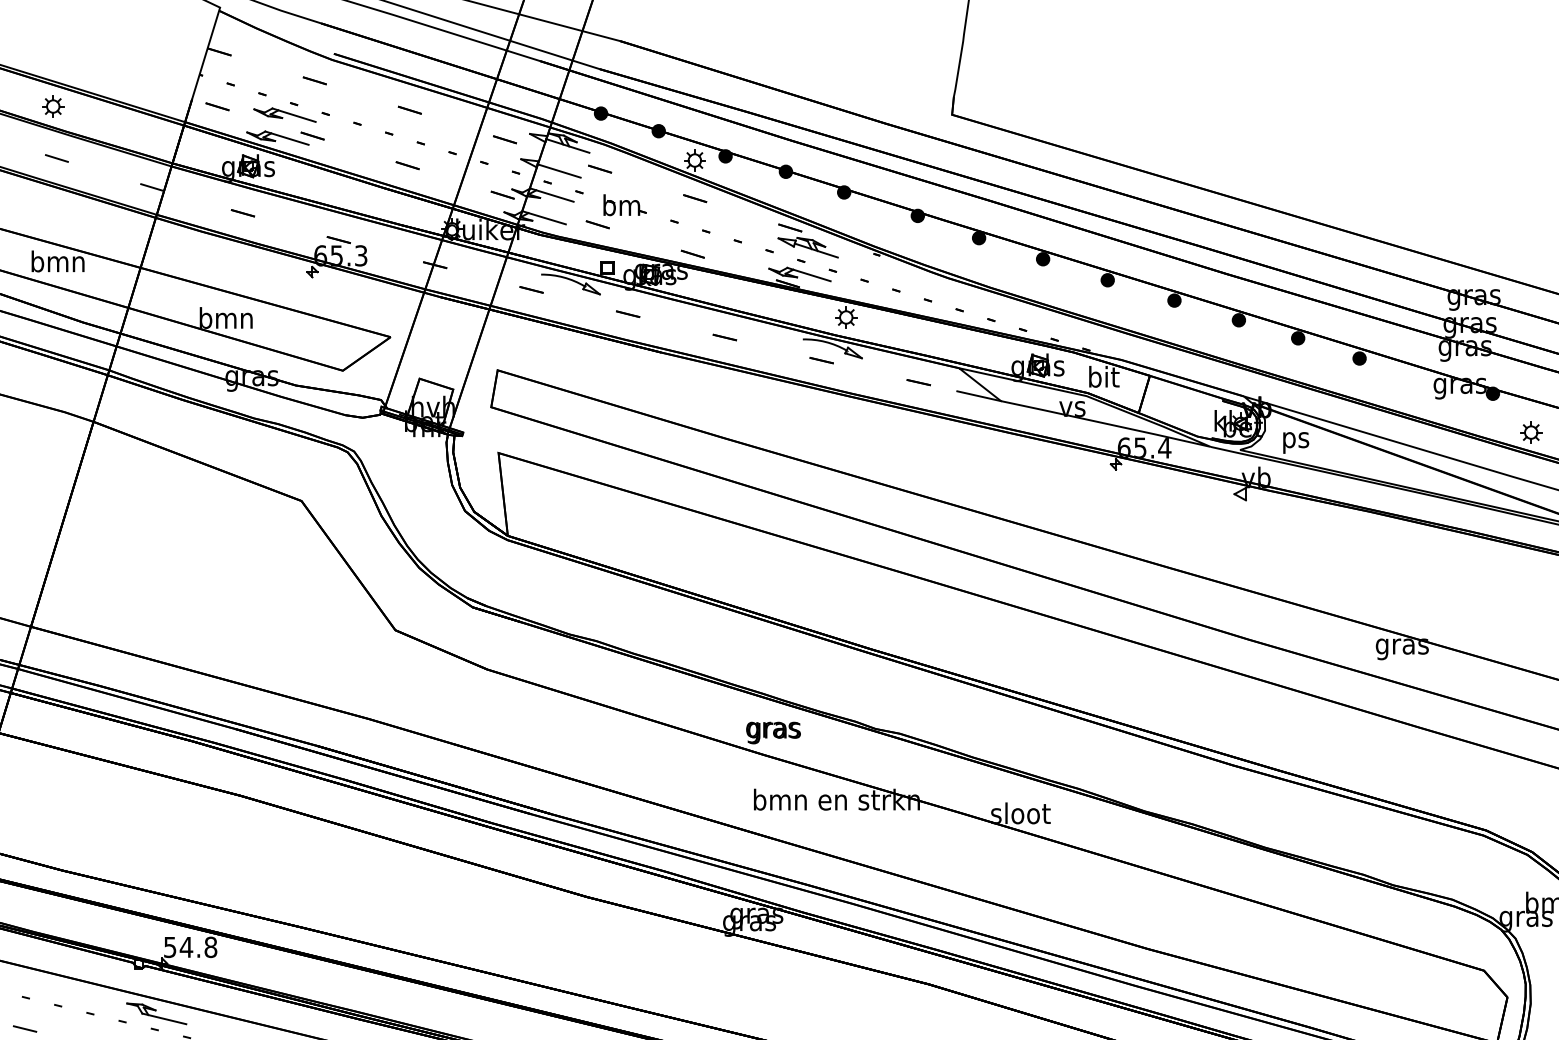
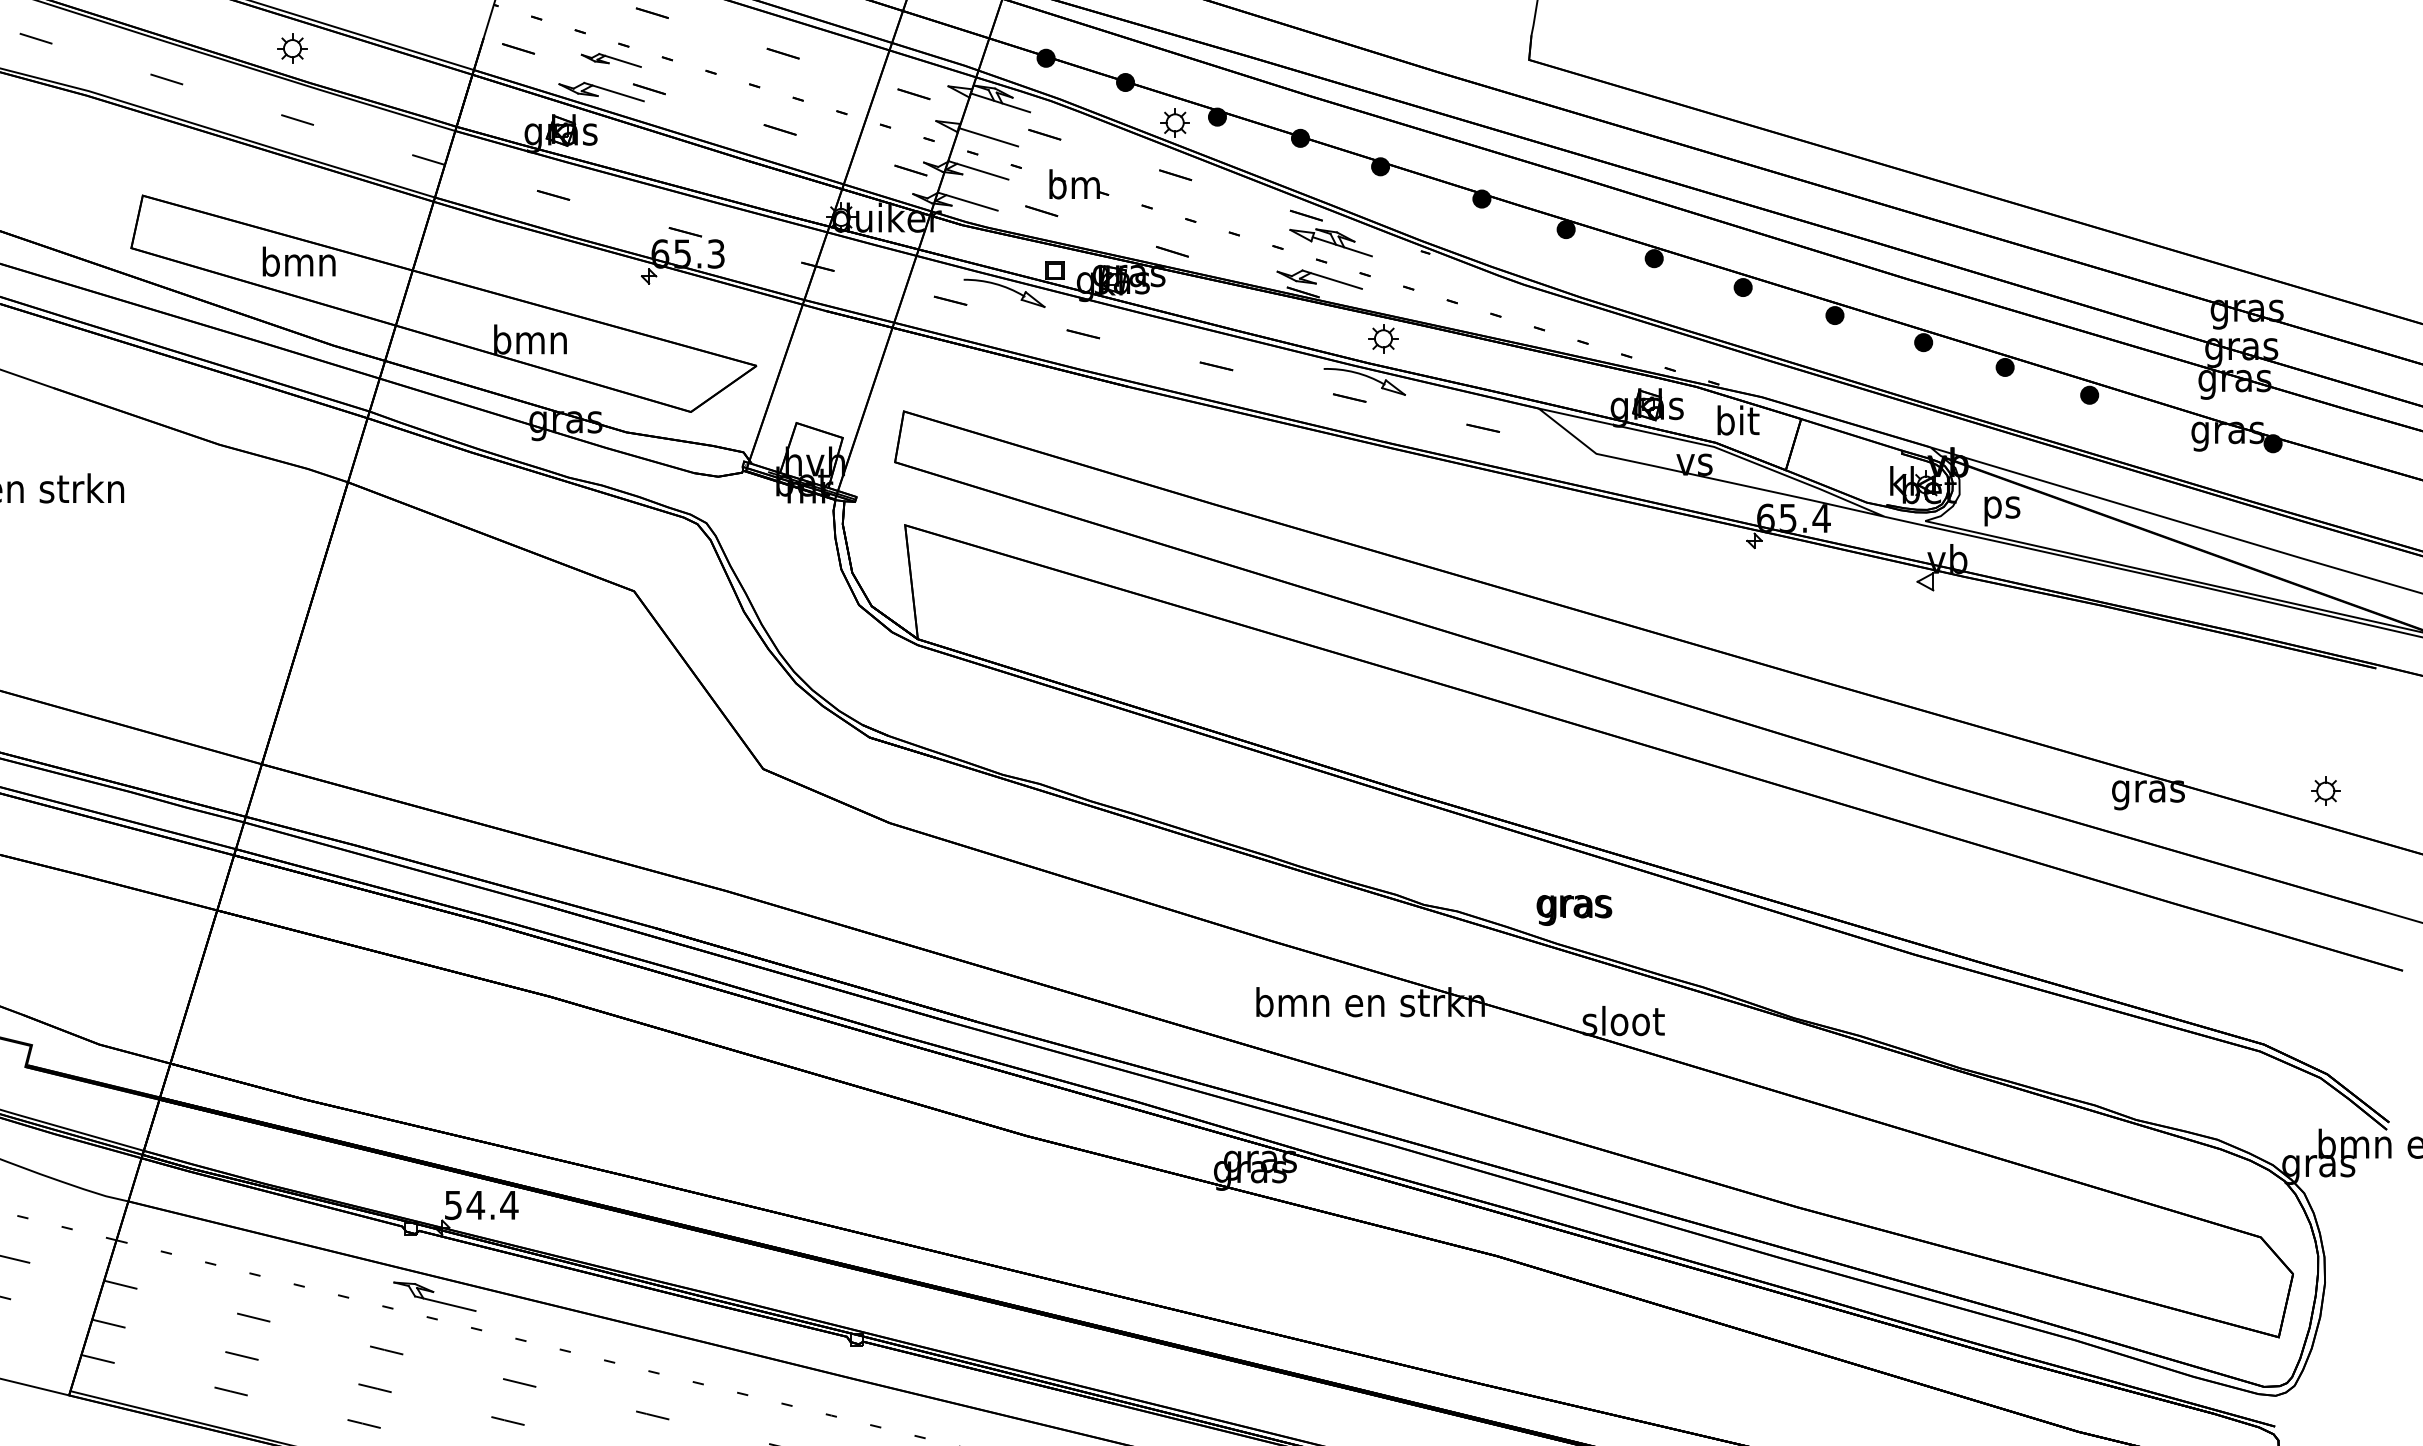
part: (285, 115) -> (611, 60), size x0.7
line: (979, 395) -> (1566, 446), removed
part: (1531, 432) -> (2325, 790), moved
text: (773, 733) -> (1574, 910), moved
text: (210, 947) -> (509, 1205), 54.8 -> 54.4

